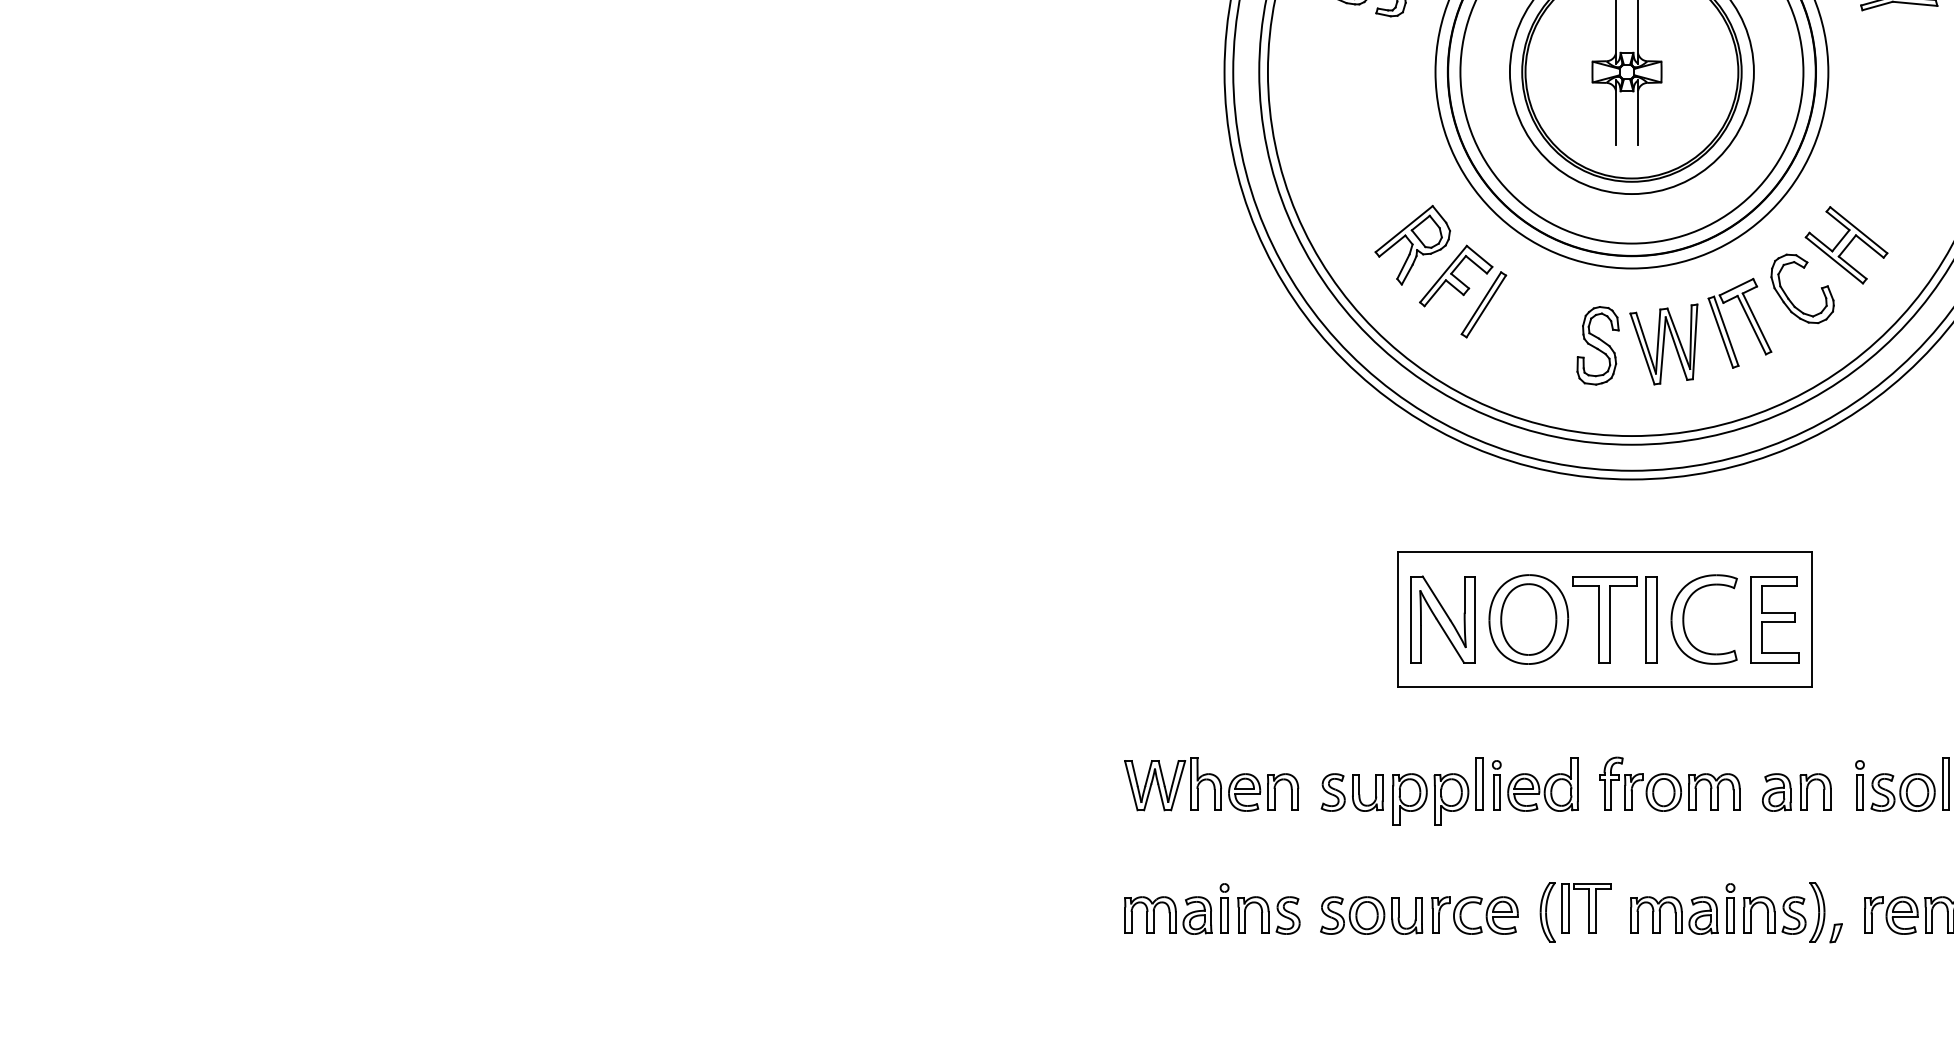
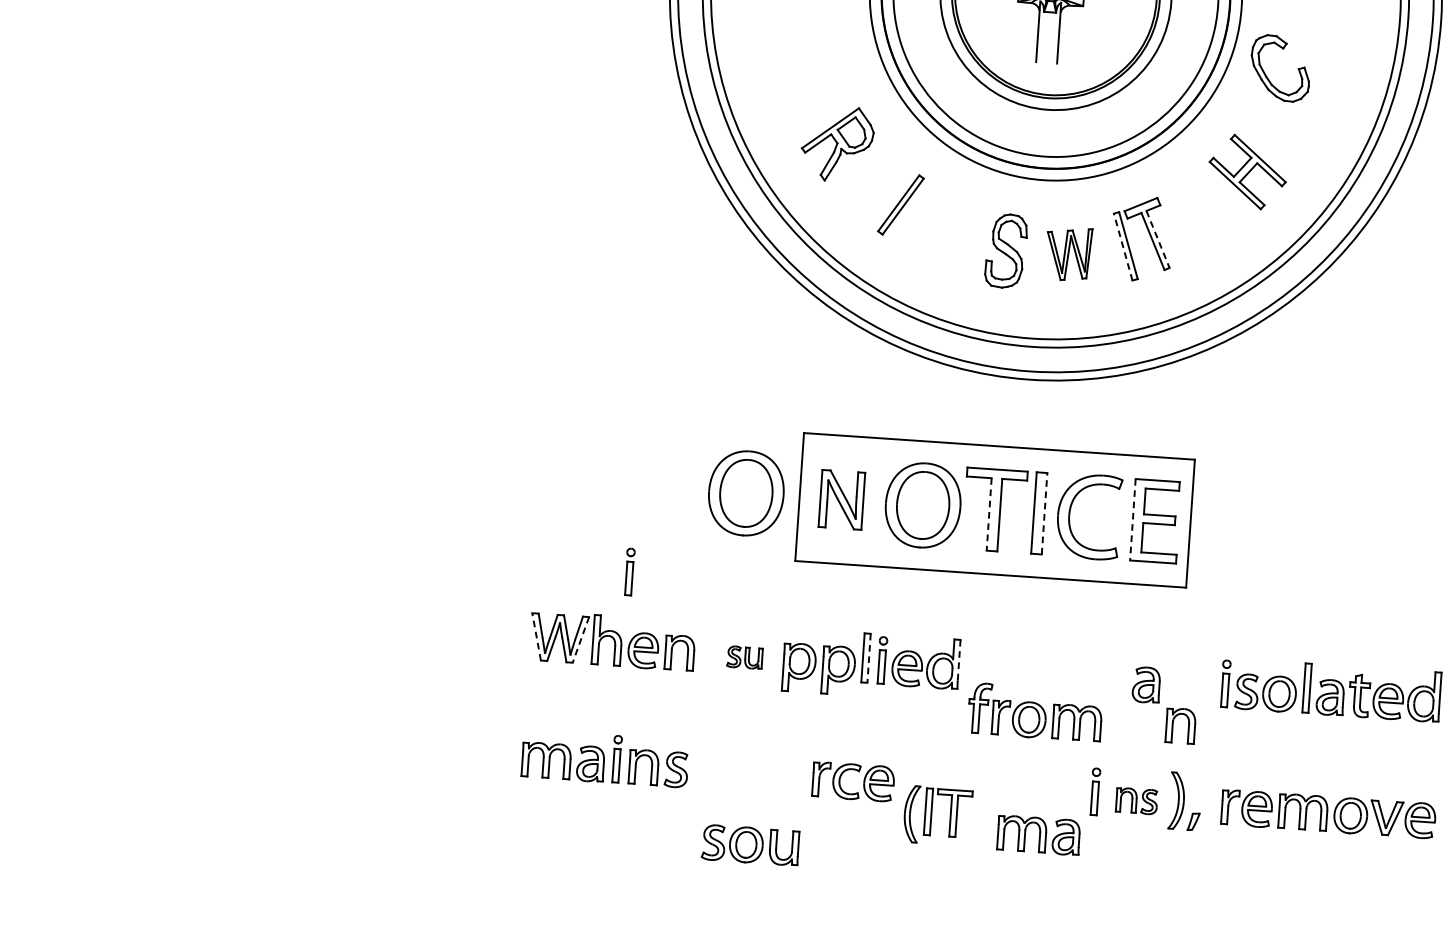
part: (1456, 275) -> (876, 175), removed
part: (1790, 299) -> (1268, 77), moved
line: (1757, 323) -> (1158, 240), solid -> dashed
line: (1720, 333) -> (1122, 247), solid -> dashed
part: (1663, 344) -> (1068, 254), size x0.7
part: (1341, 619) -> (746, 493), added
part: (1442, 619) -> (841, 499), size x0.7
line: (1657, 619) -> (1044, 513), solid -> dashed
line: (1750, 620) -> (1132, 520), solid -> dashed
line: (1598, 624) -> (988, 514), solid -> dashed
part: (1224, 710) -> (629, 571), added
line: (1577, 780) -> (958, 660), solid -> dashed
part: (1669, 783) -> (1035, 711), moved
line: (1482, 784) -> (868, 658), solid -> dashed
line: (1131, 785) -> (536, 636), solid -> dashed
line: (1178, 785) -> (581, 639), solid -> dashed
part: (1808, 788) -> (1174, 721), moved
part: (1351, 792) -> (744, 657), size x0.6
part: (1575, 912) -> (937, 816), moved
part: (1371, 915) -> (750, 845), moved
part: (1674, 915) -> (1039, 835), moved
part: (1774, 915) -> (1136, 801), size x0.7

